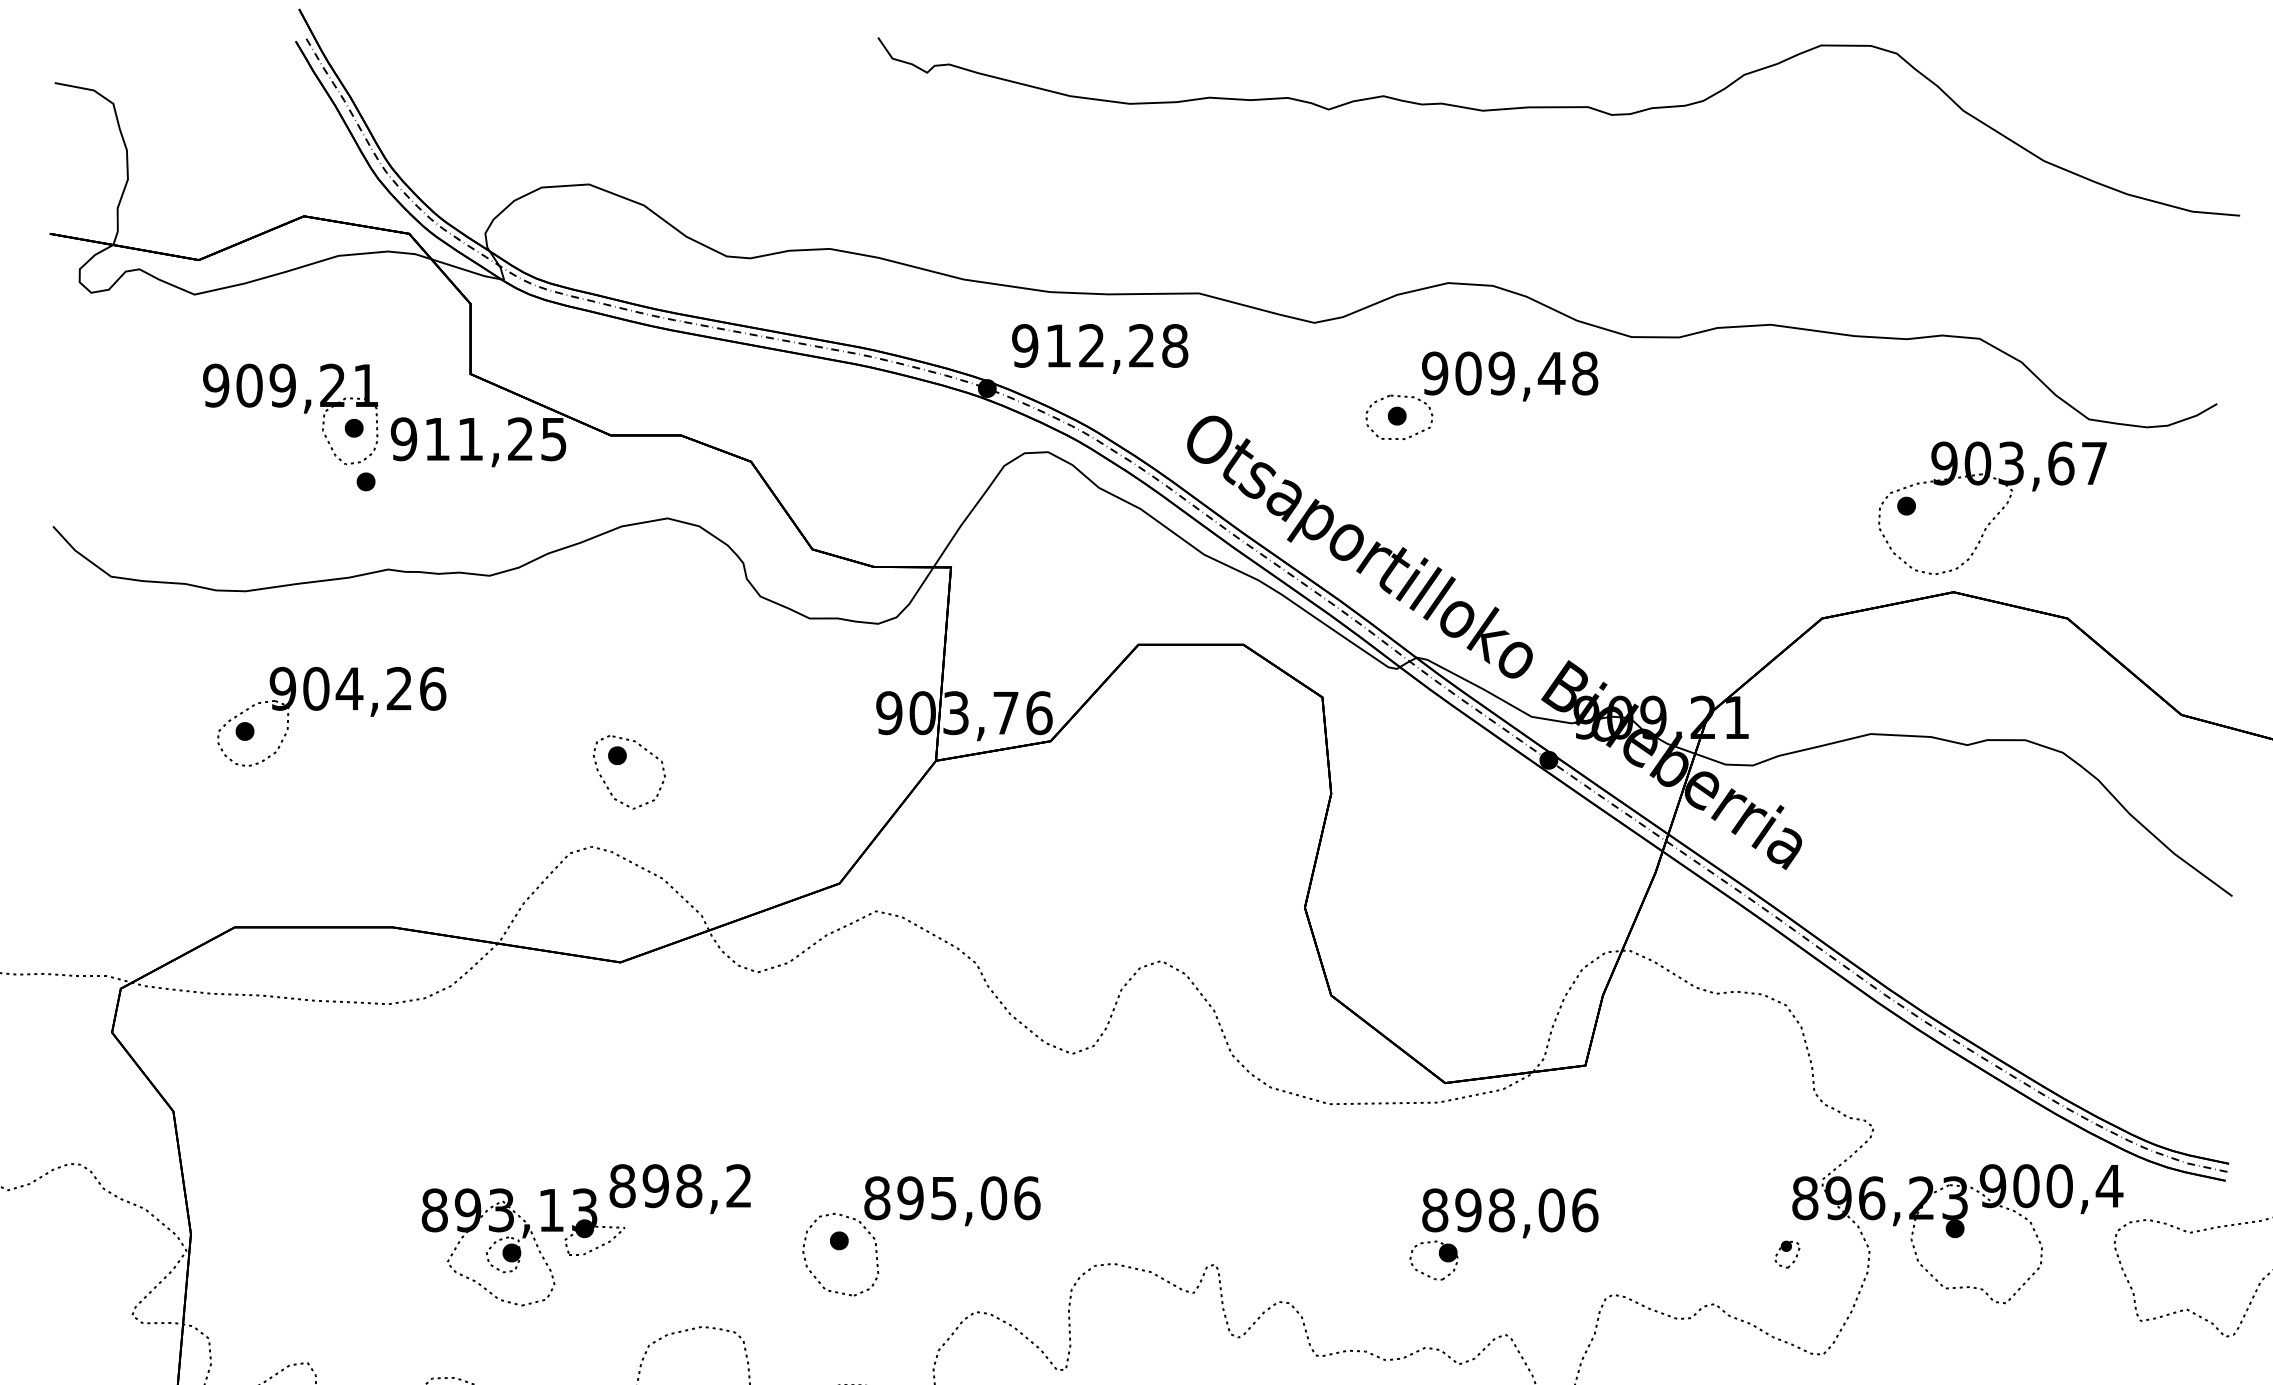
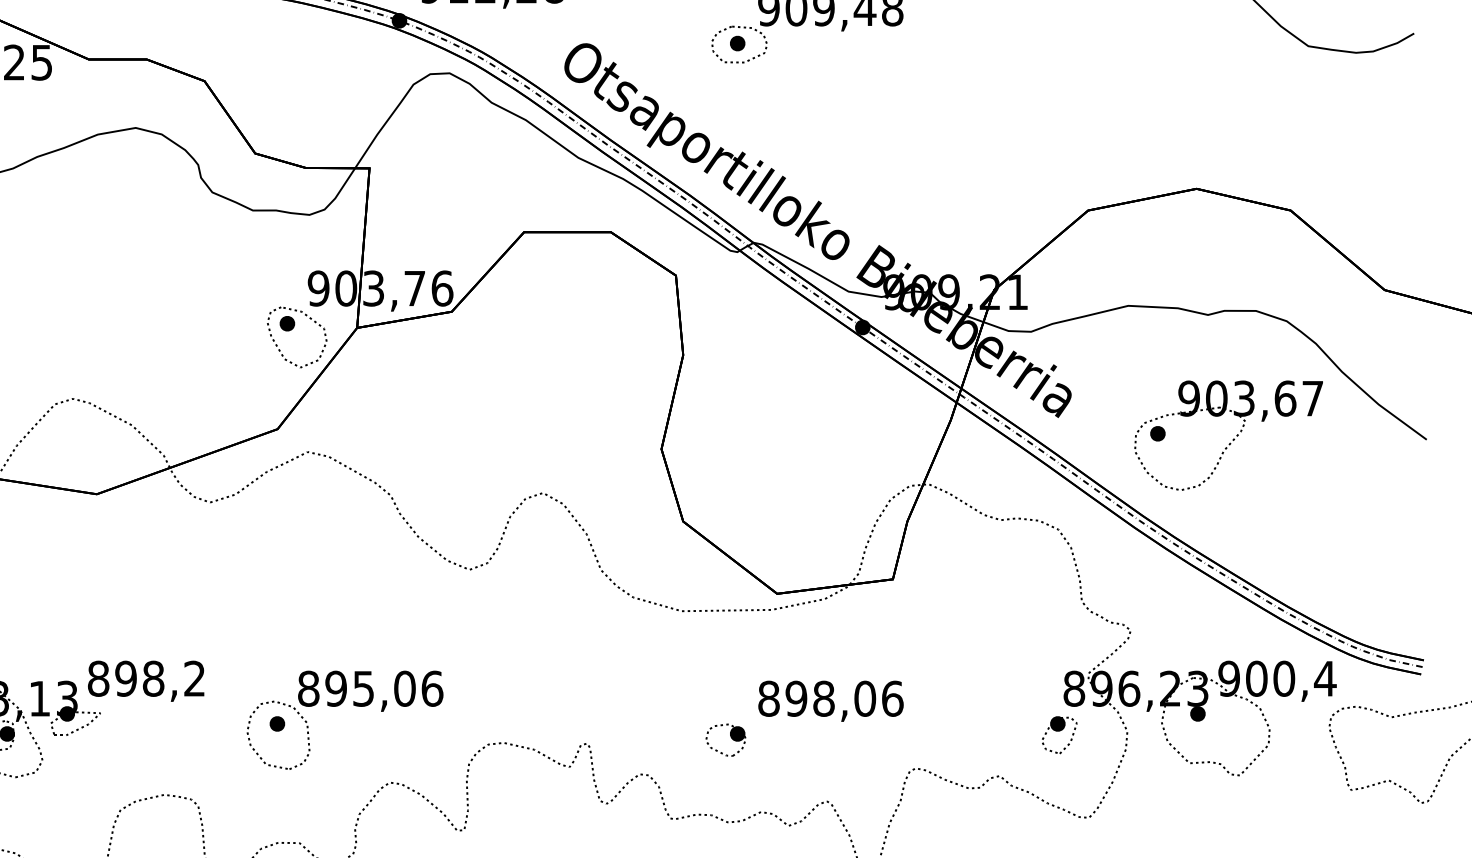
part: (1998, 512) -> (1233, 439), moved
part: (623, 763) -> (292, 330), moved
part: (1787, 1254) -> (1059, 735), size x1.67
part: (1439, 1257) -> (730, 737), moved

